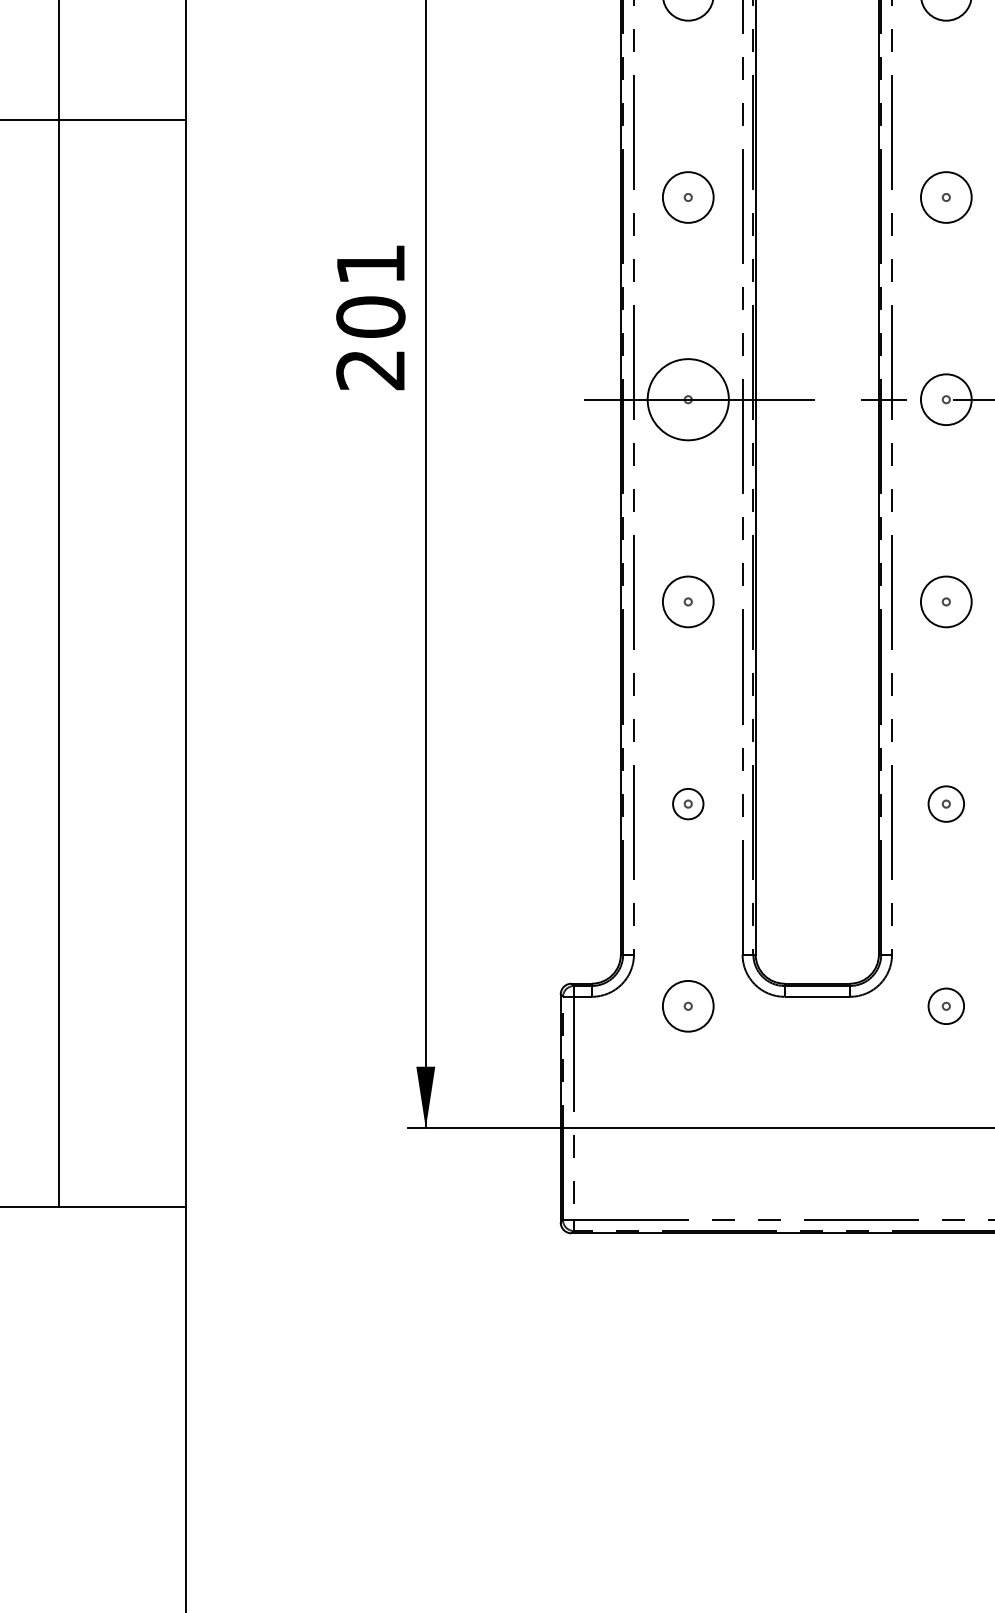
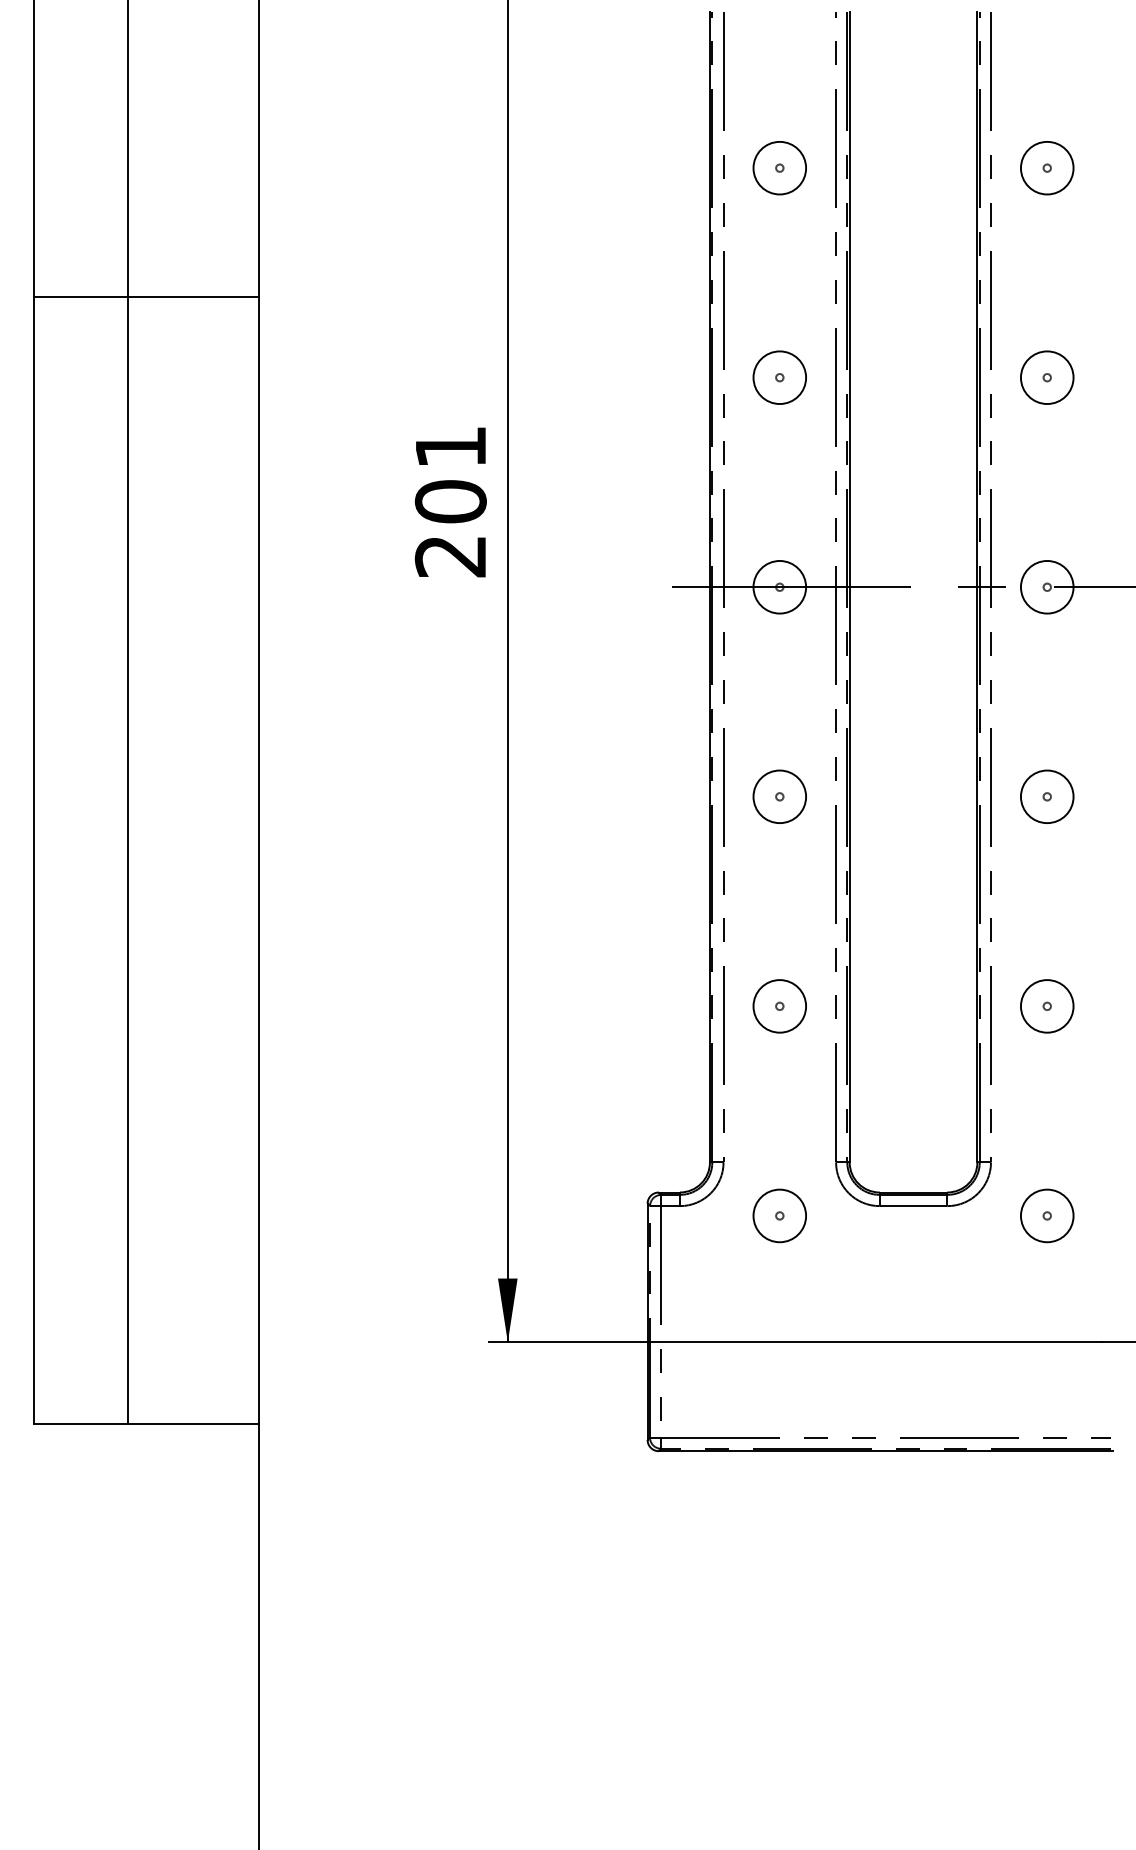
circle: (687, 398) -> (779, 586), size x0.62
circle: (687, 804) -> (779, 1006), size x1.67
circle: (945, 804) -> (1046, 1006), size x1.43
circle: (945, 1005) -> (1046, 1215), size x1.43

